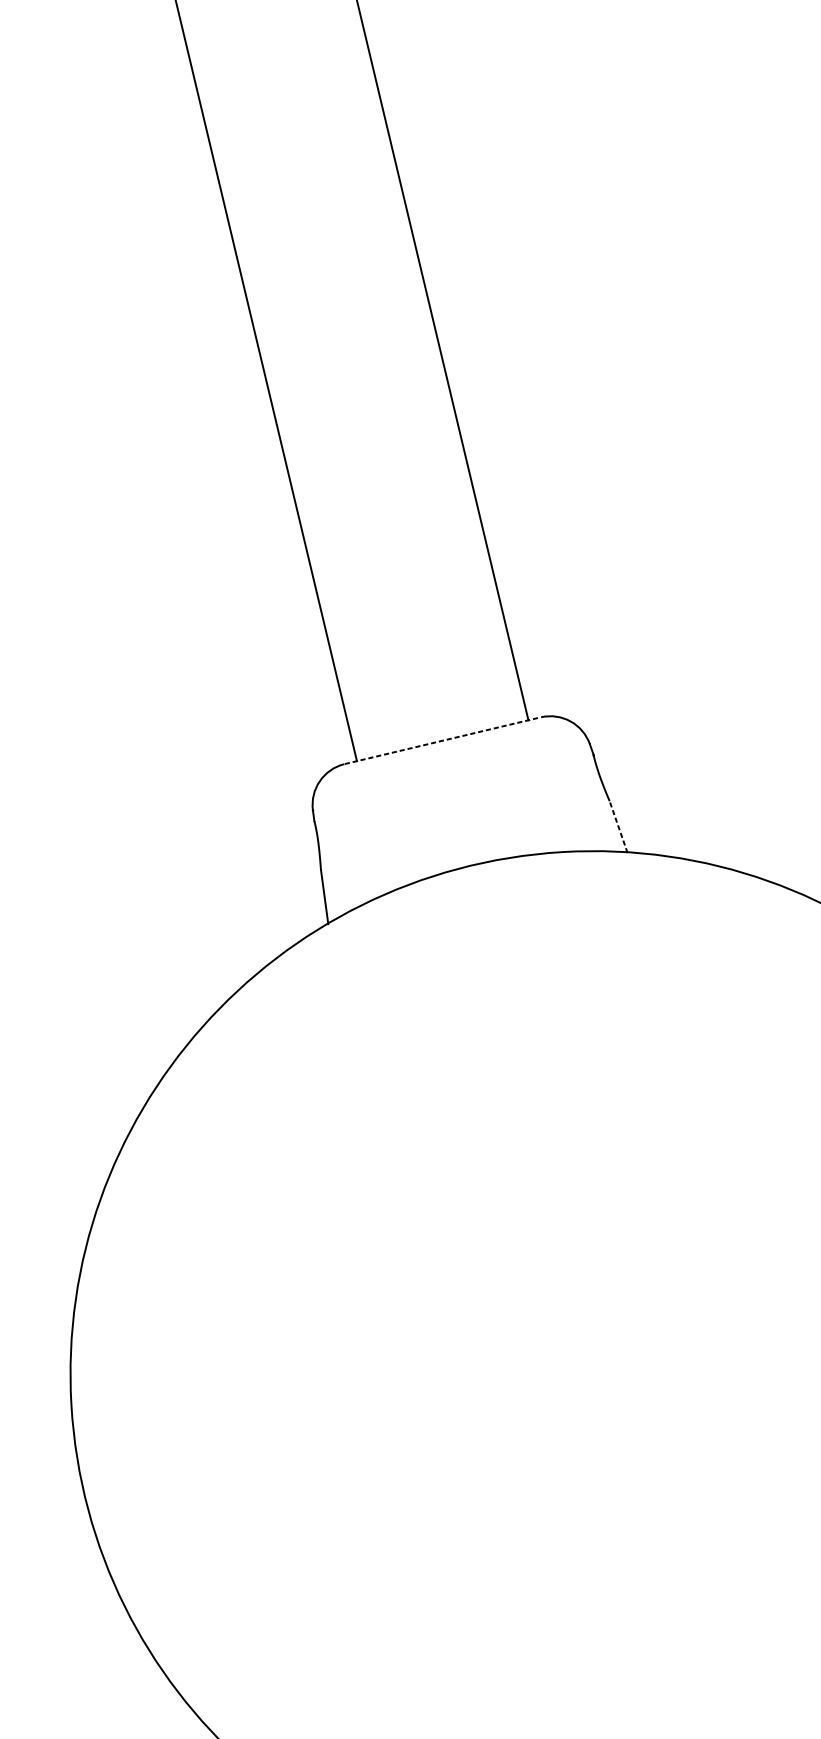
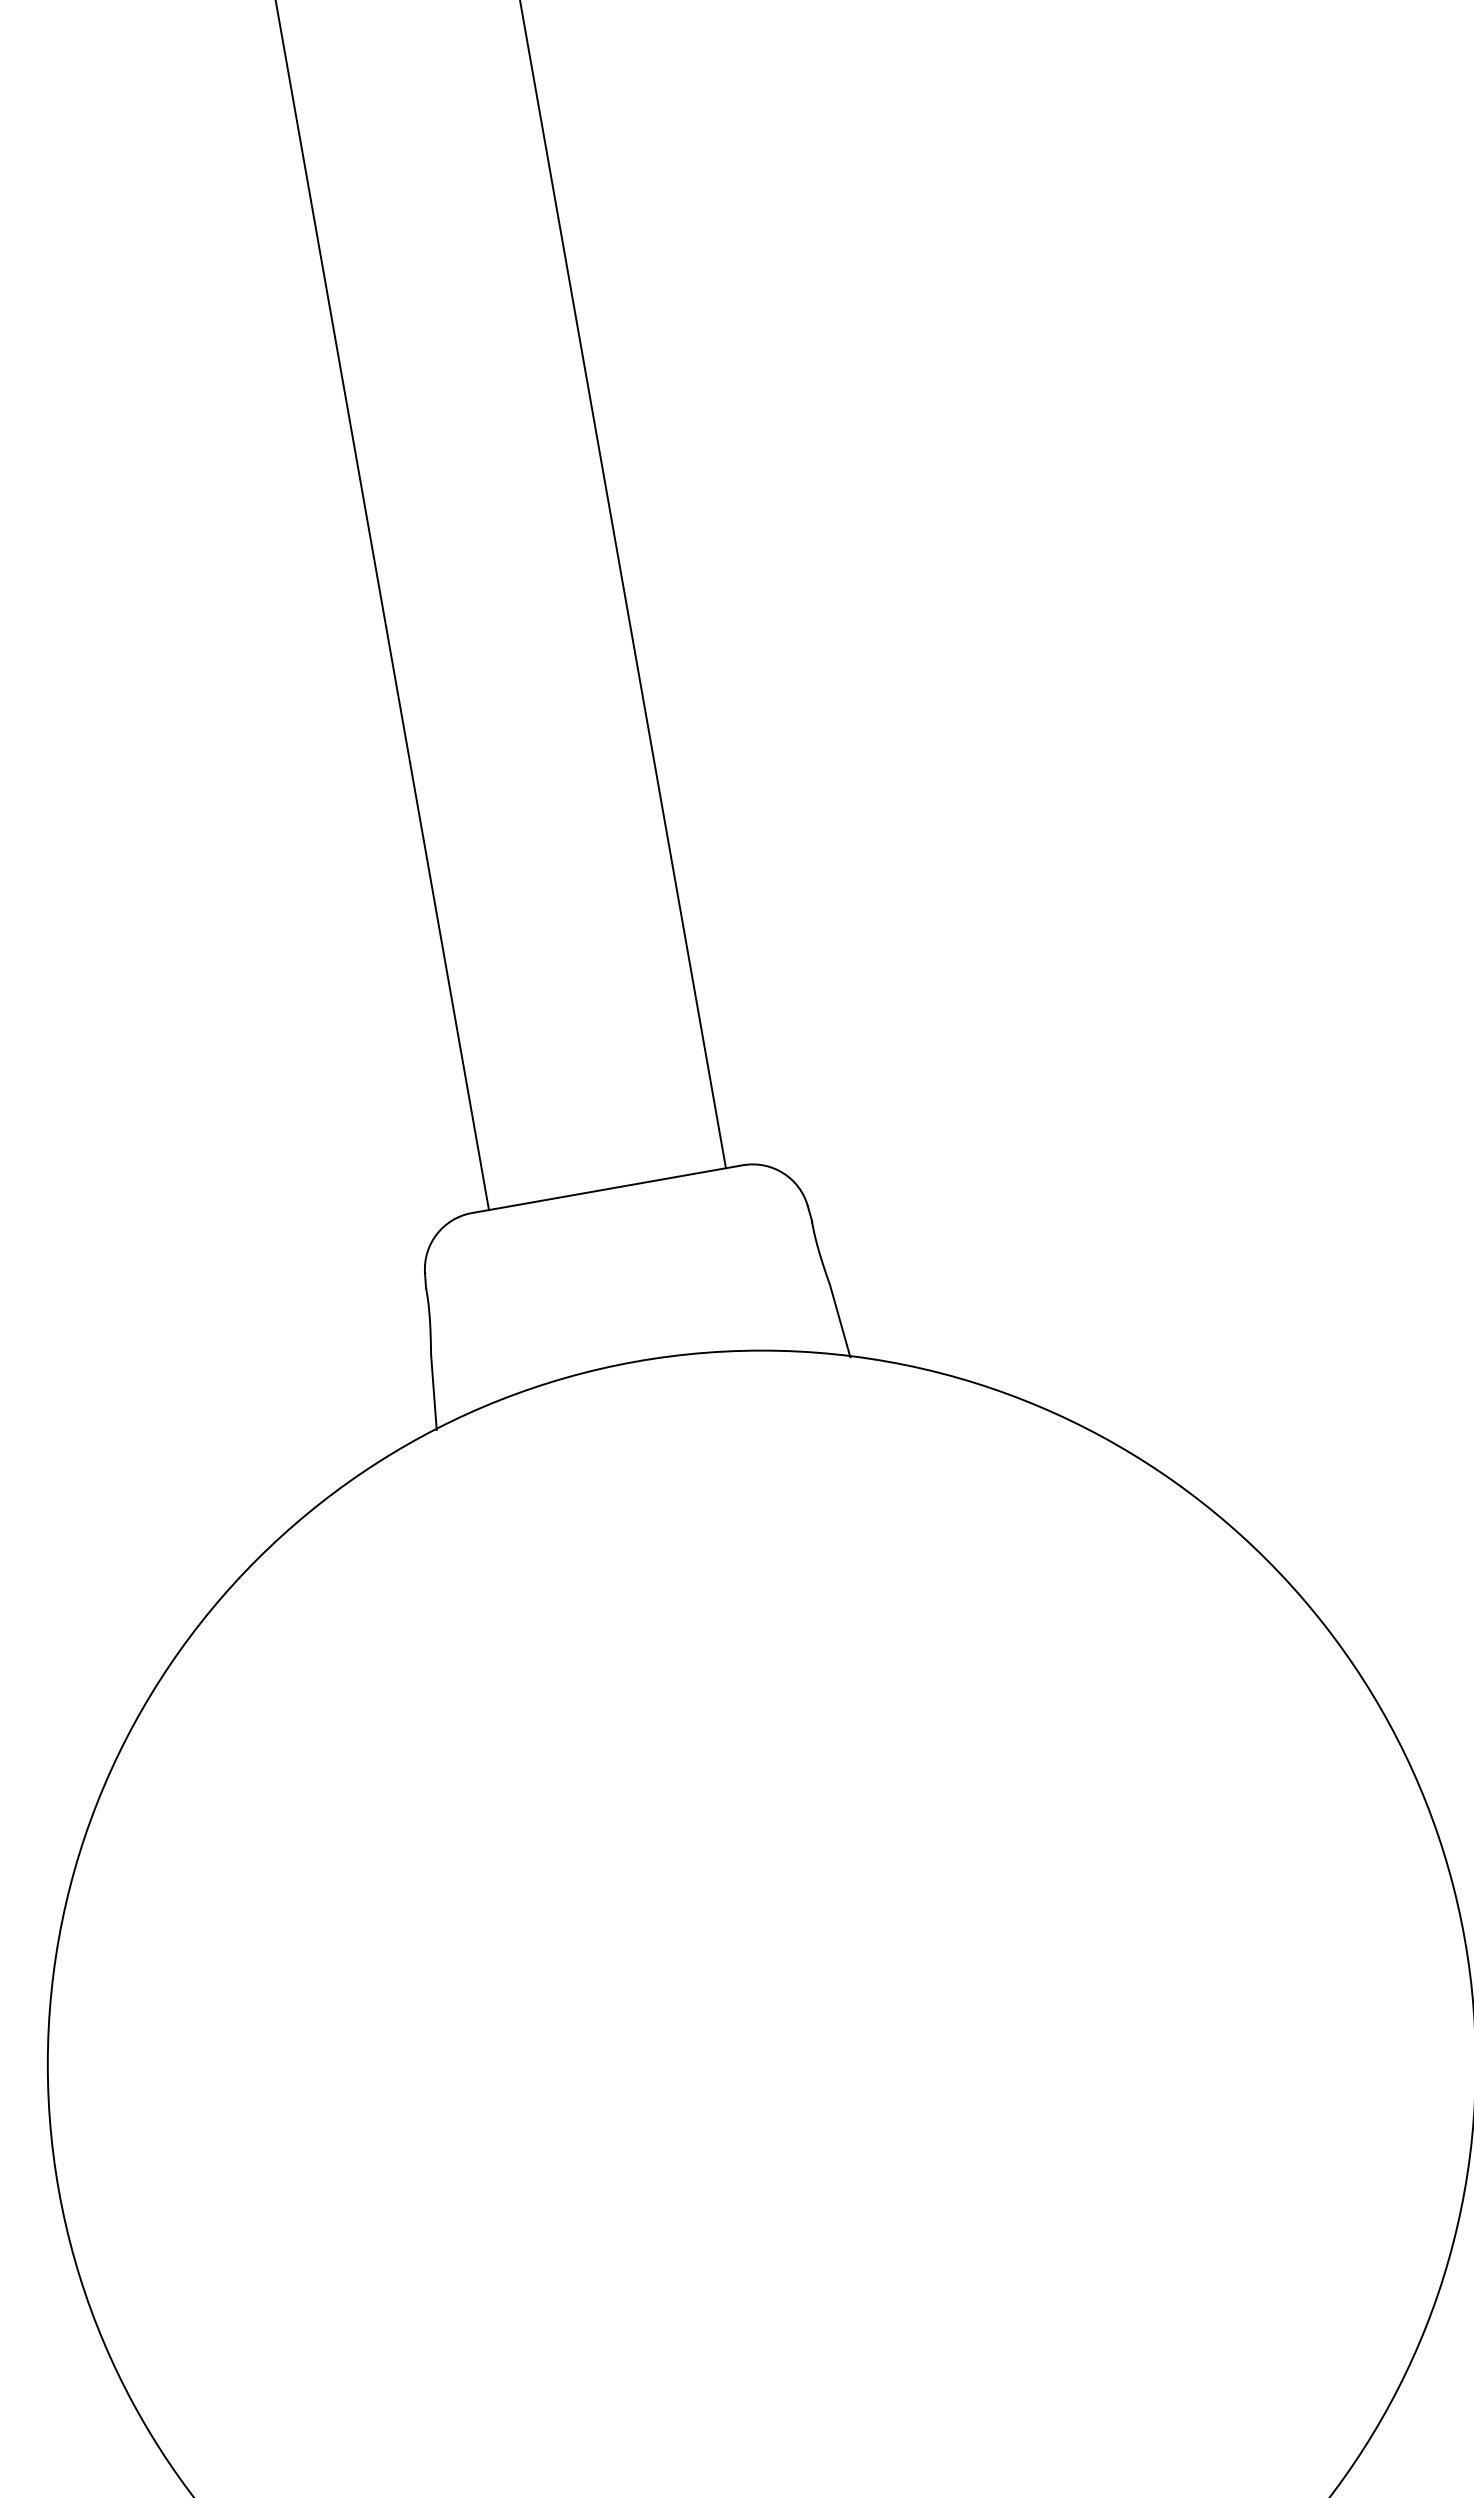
line: (443, 740) -> (608, 1189), dashed -> solid
line: (618, 826) -> (840, 1320), dashed -> solid

